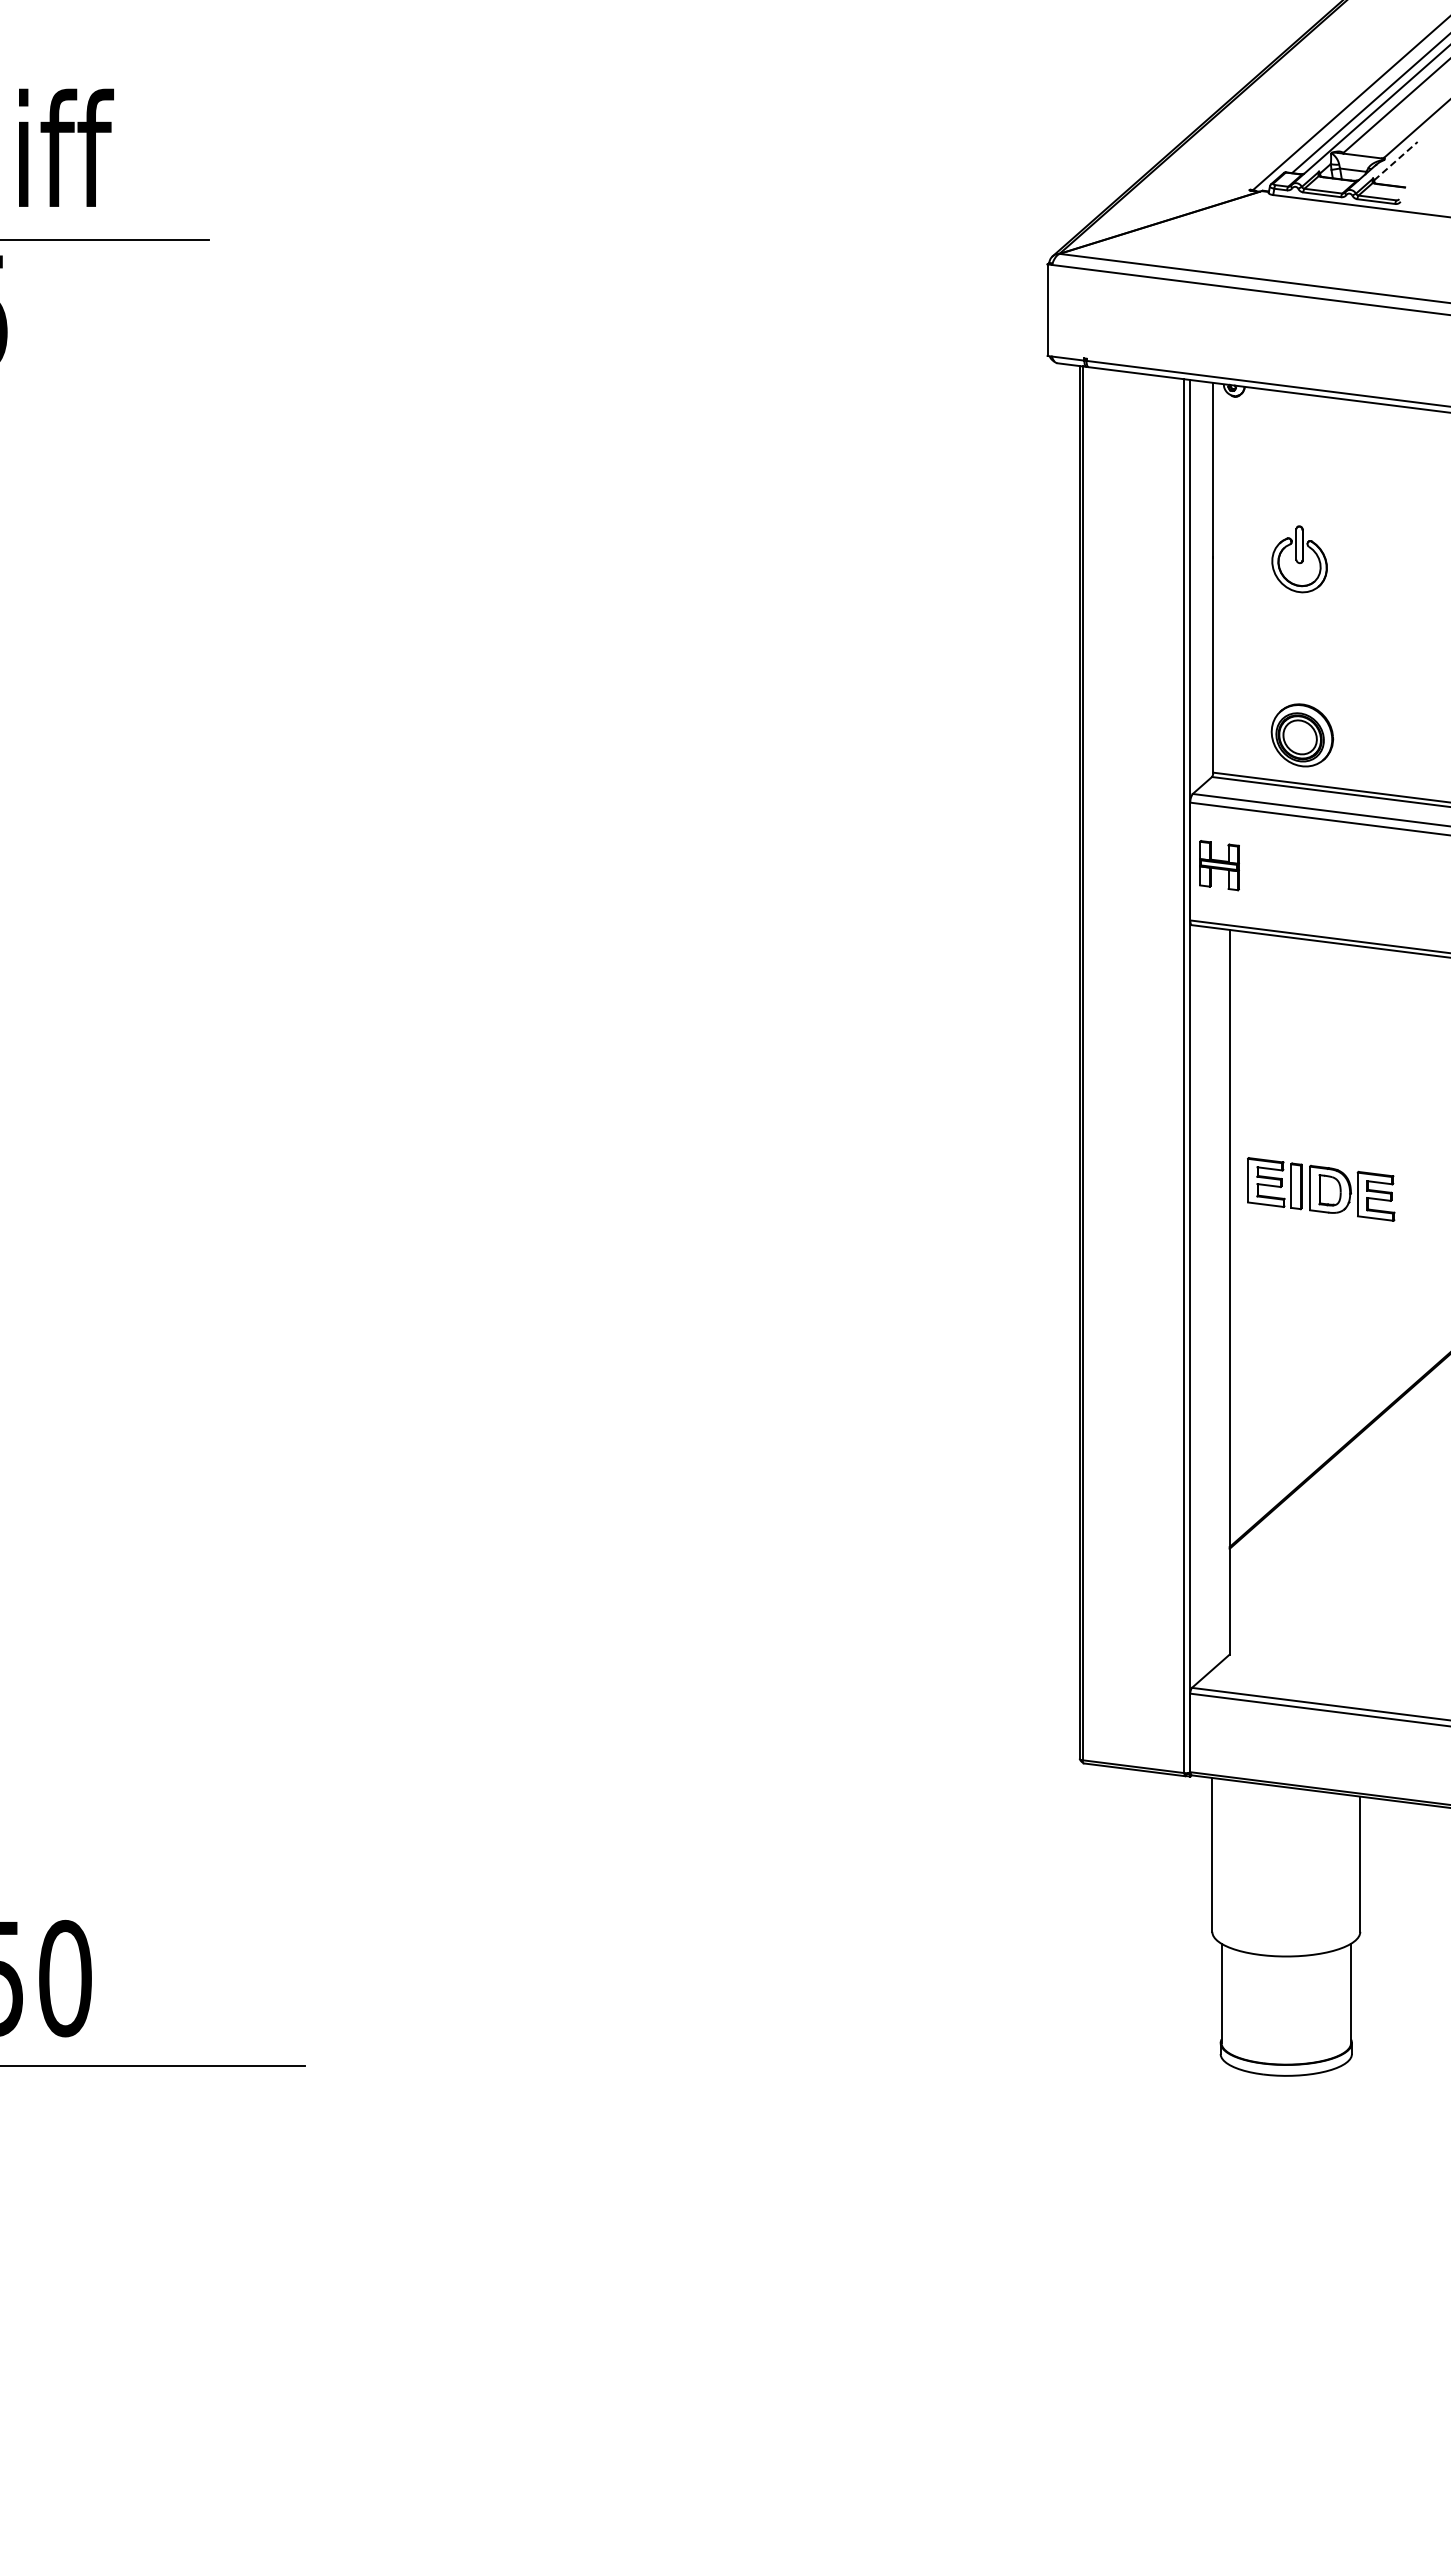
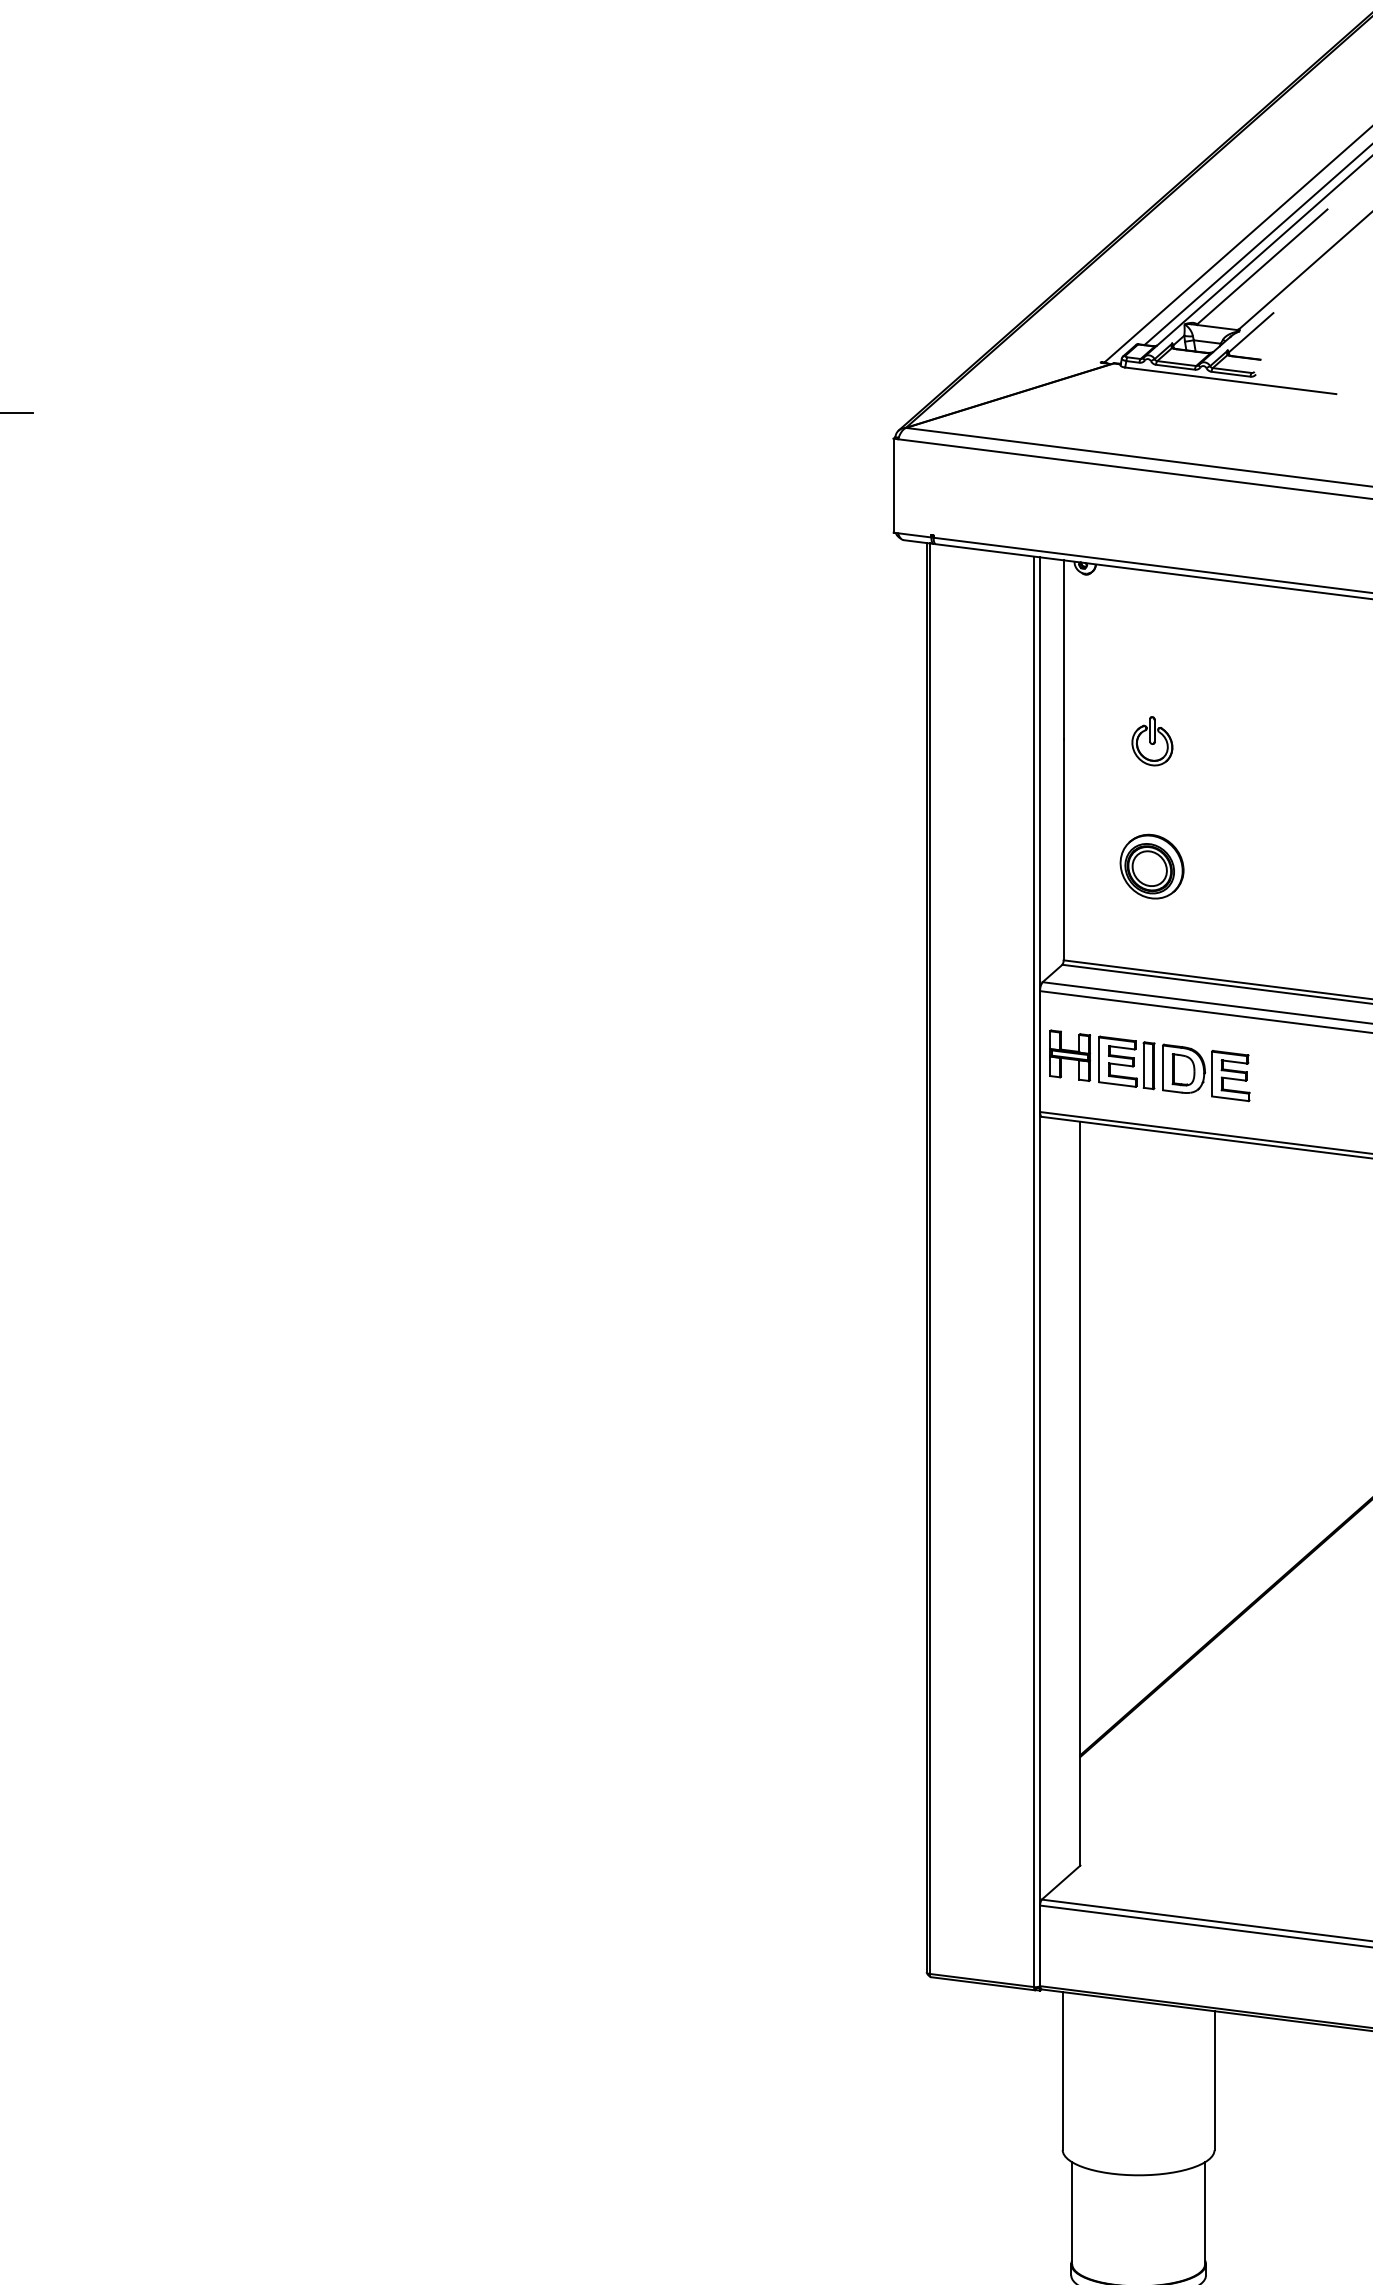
line: (1396, 160) -> (1251, 332), dashed -> solid
part: (1299, 558) -> (1152, 740), size x0.71
part: (1302, 735) -> (1152, 866), moved
part: (1321, 1189) -> (1174, 1068), moved

